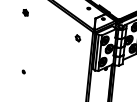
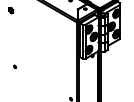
part: (78, 38) -> (63, 29), removed

